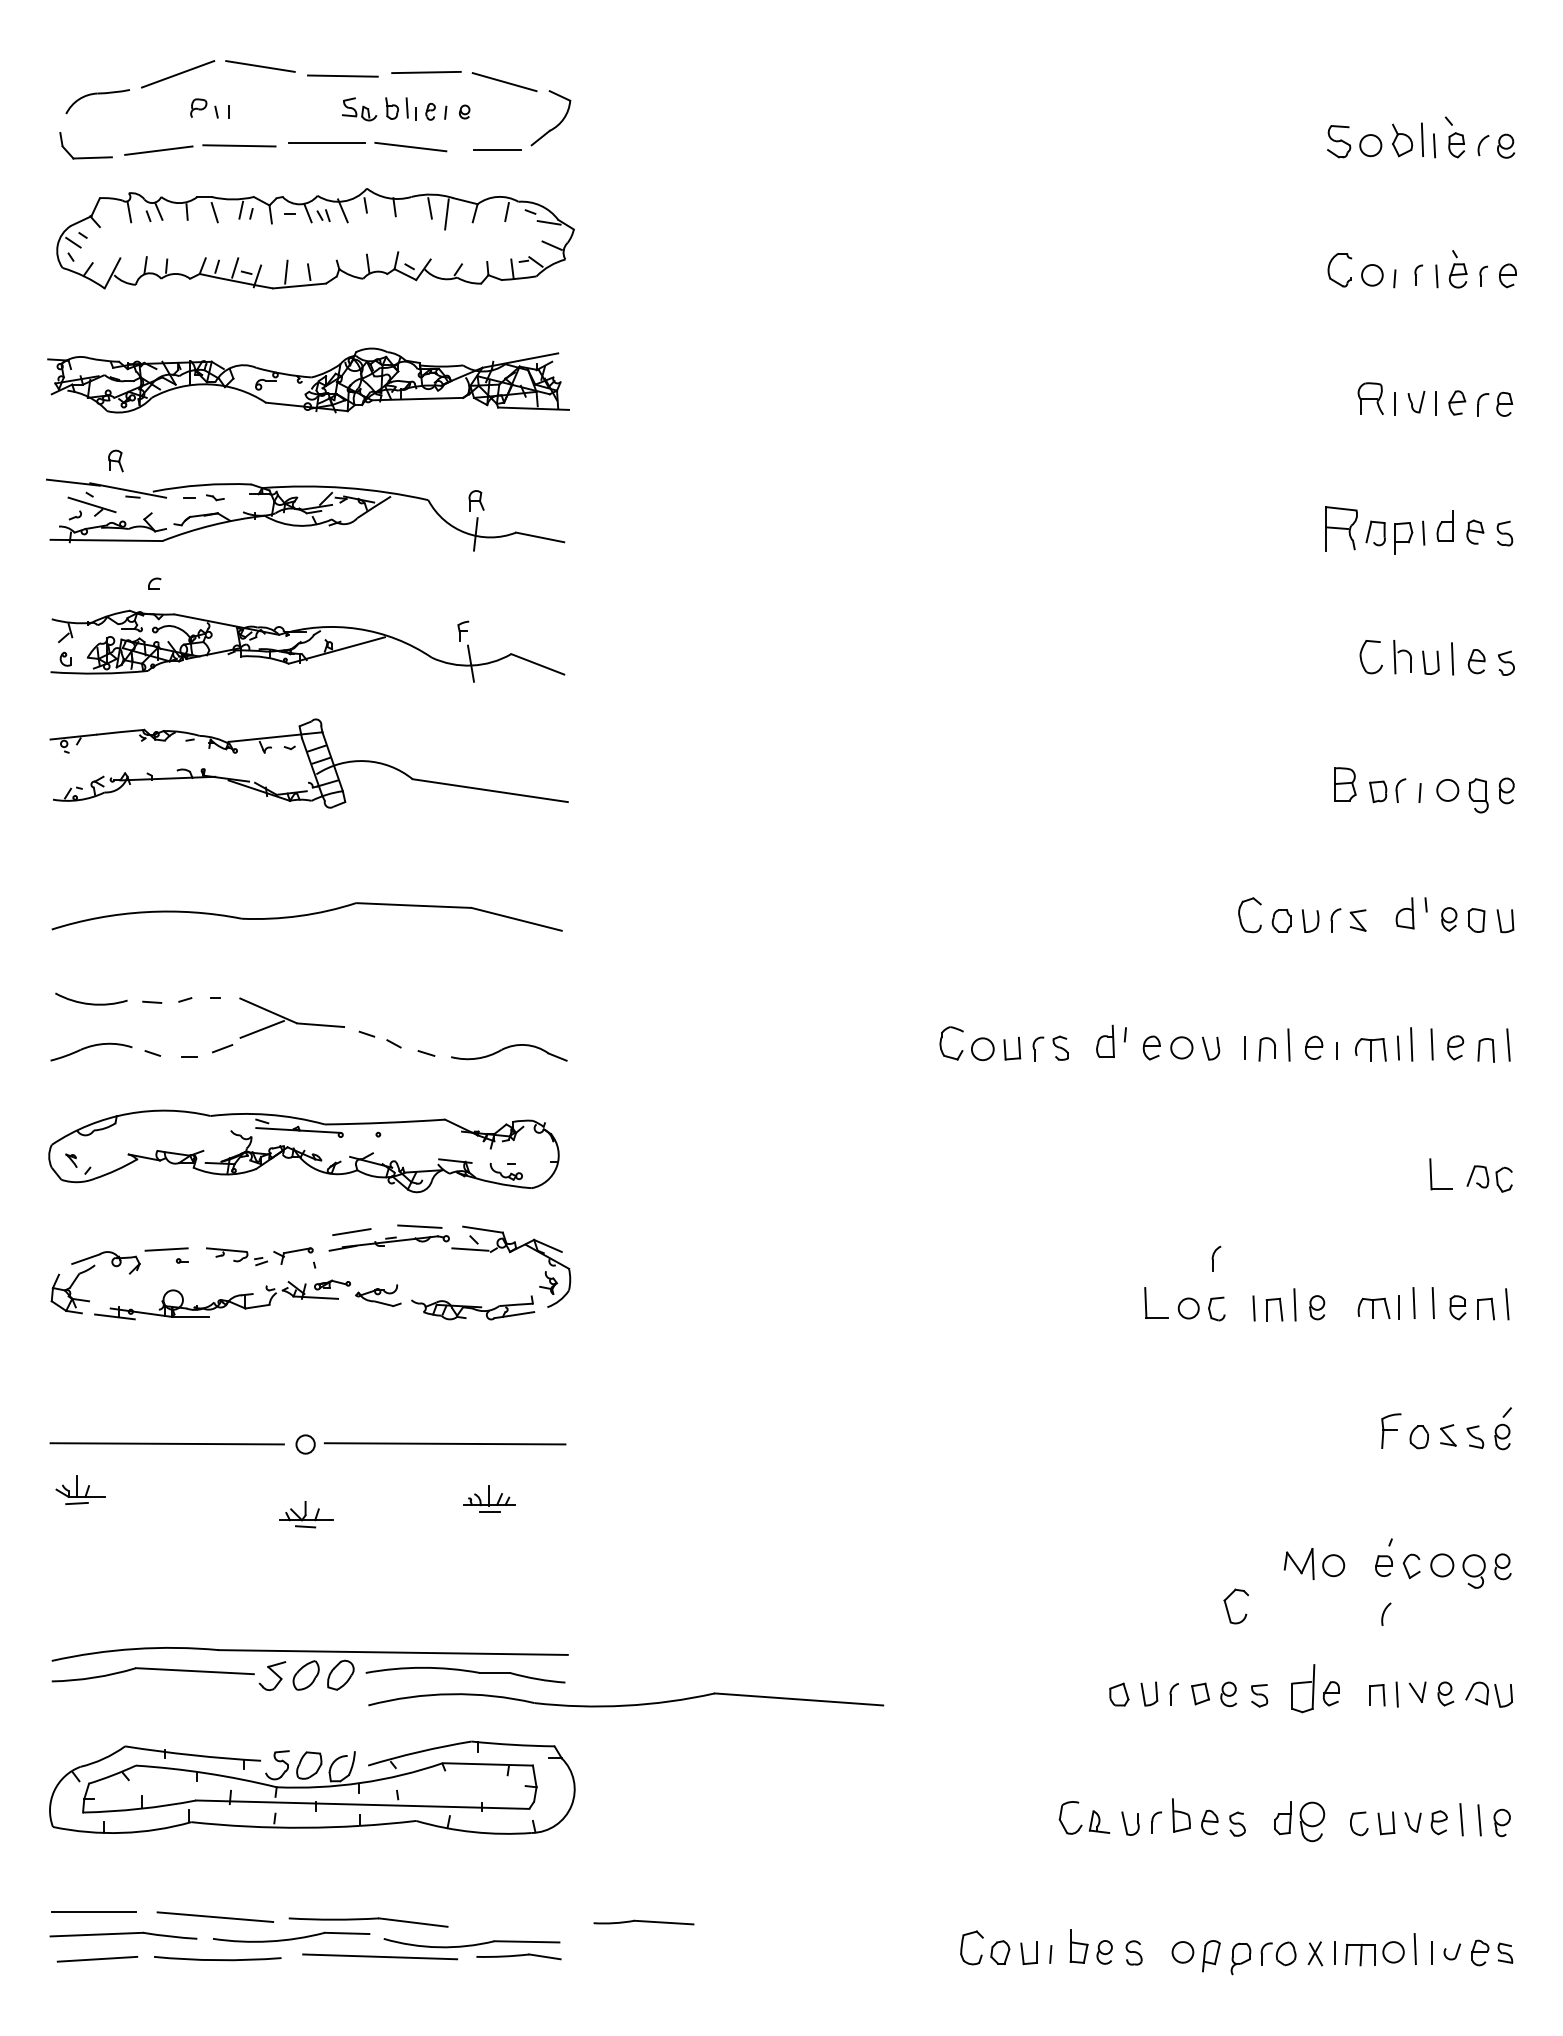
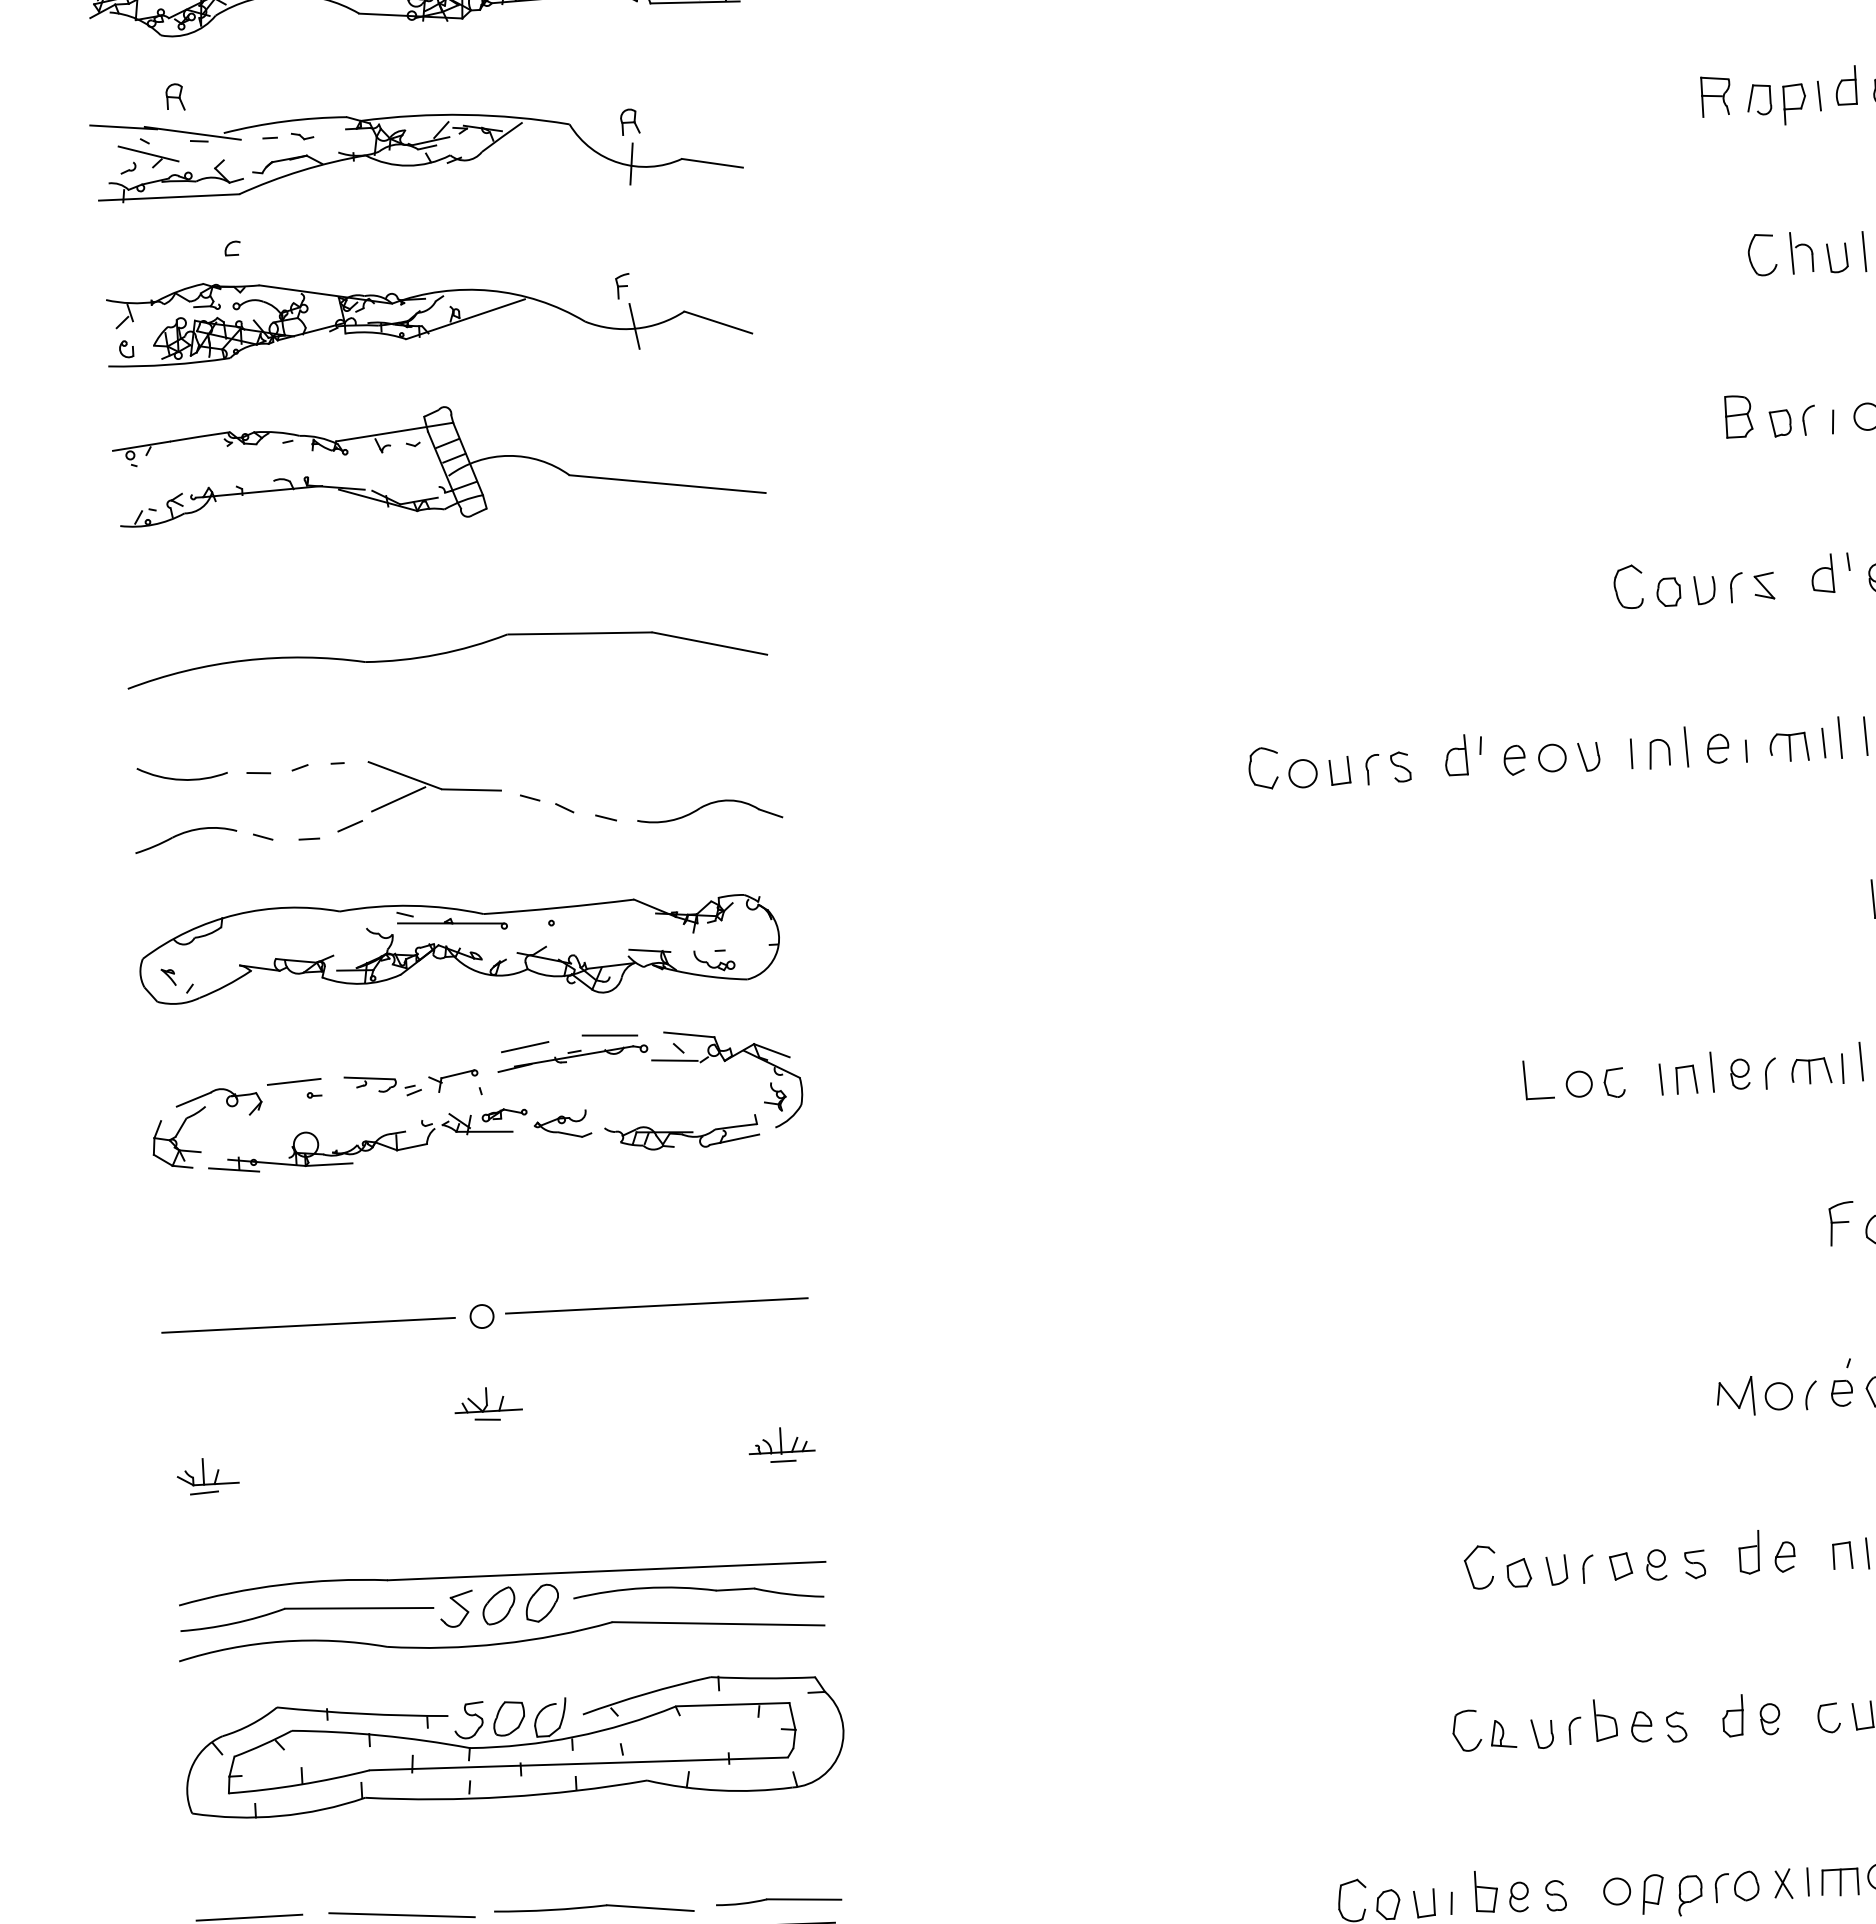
part: (1341, 528) -> (1716, 95), size x0.71
part: (1216, 1258) -> (1770, 1073), moved
part: (80, 1489) -> (207, 1475), moved
part: (489, 1498) -> (781, 1444), moved
part: (1228, 1609) -> (1470, 1571), moved
arc: (1384, 1613) -> (1808, 1394), moved
part: (1303, 1688) -> (1749, 1552), size x0.71
part: (626, 1699) -> (502, 1635), moved
part: (1312, 1822) -> (1770, 1719), size x0.62
part: (643, 1922) -> (778, 1900), moved

